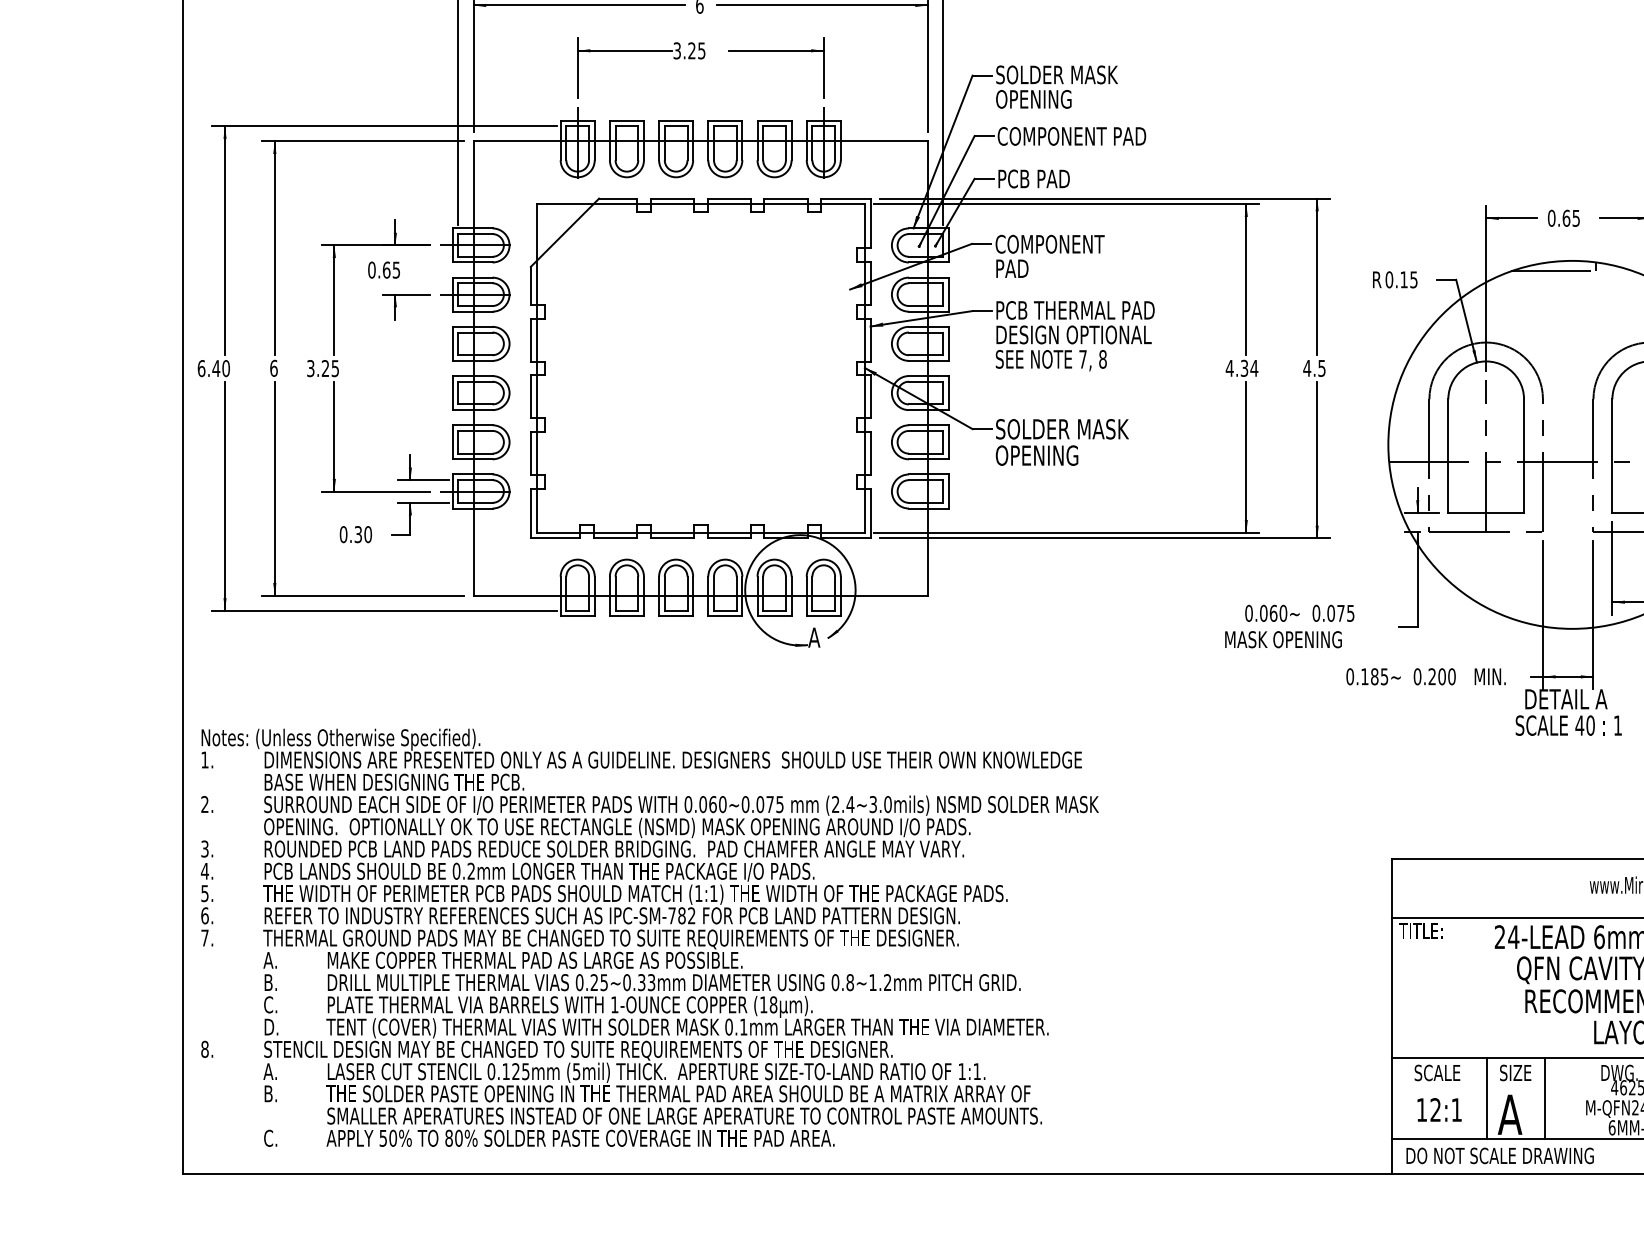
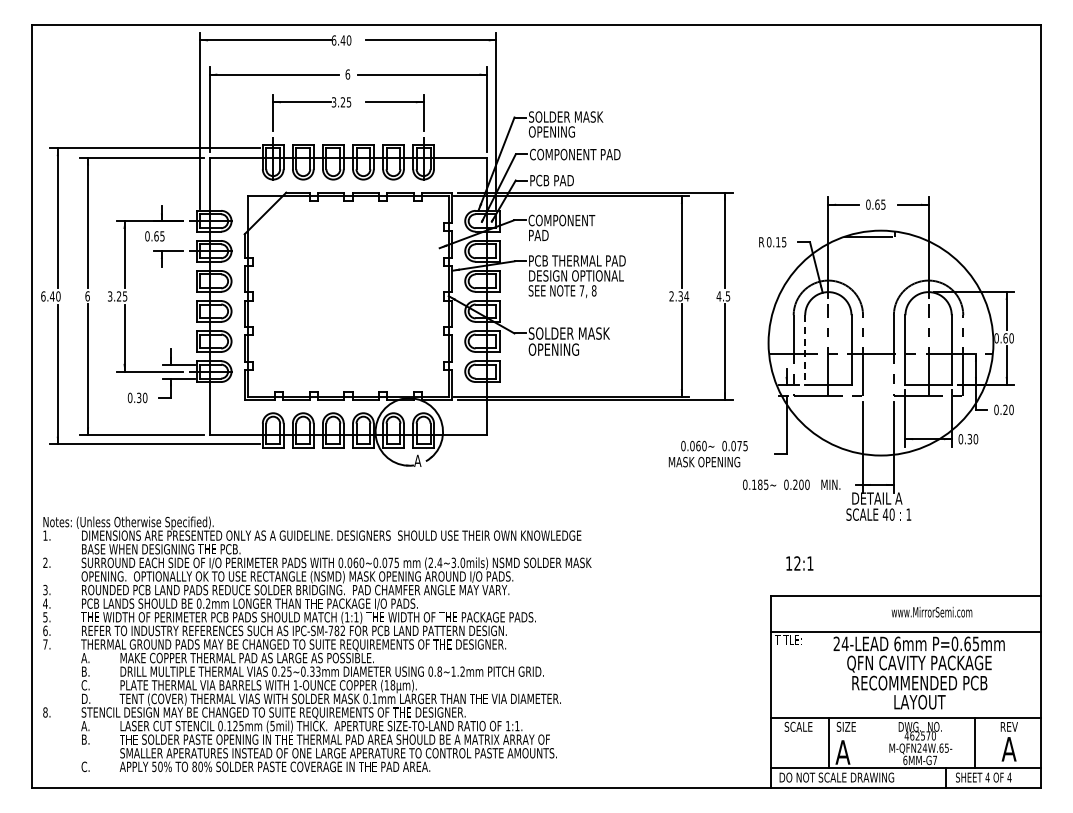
text: (1229, 368) -> (671, 296), 4.34 -> 2.34
line: (1448, 455) -> (805, 349), solid -> dashed
line: (1545, 1098) -> (864, 742), removed
text: (1438, 1109) -> (799, 563), moved

